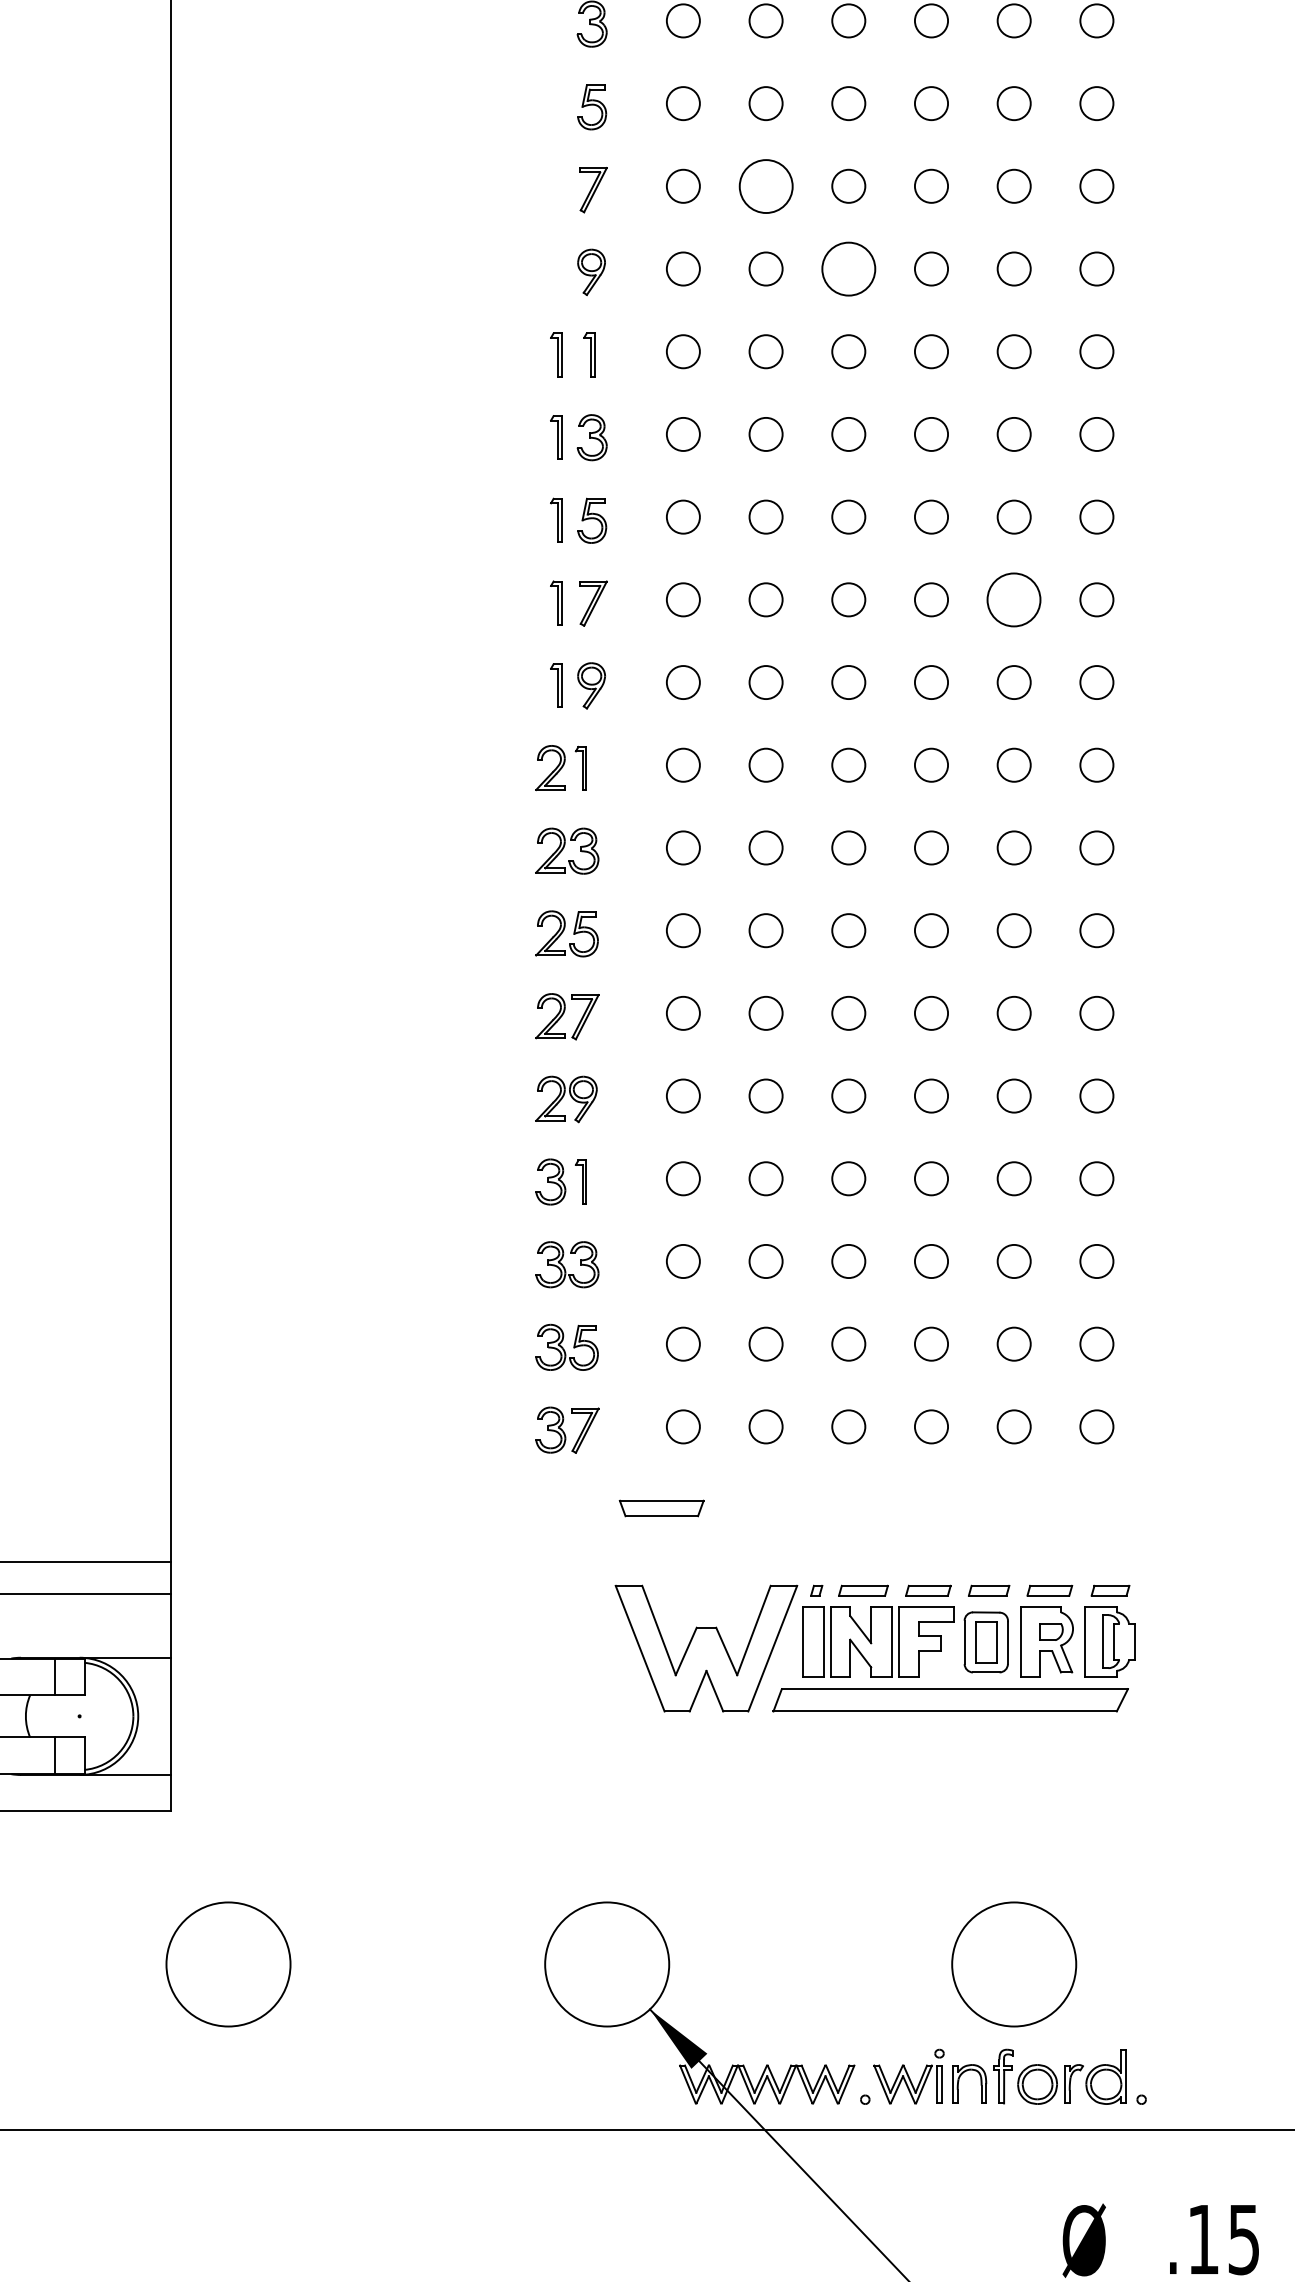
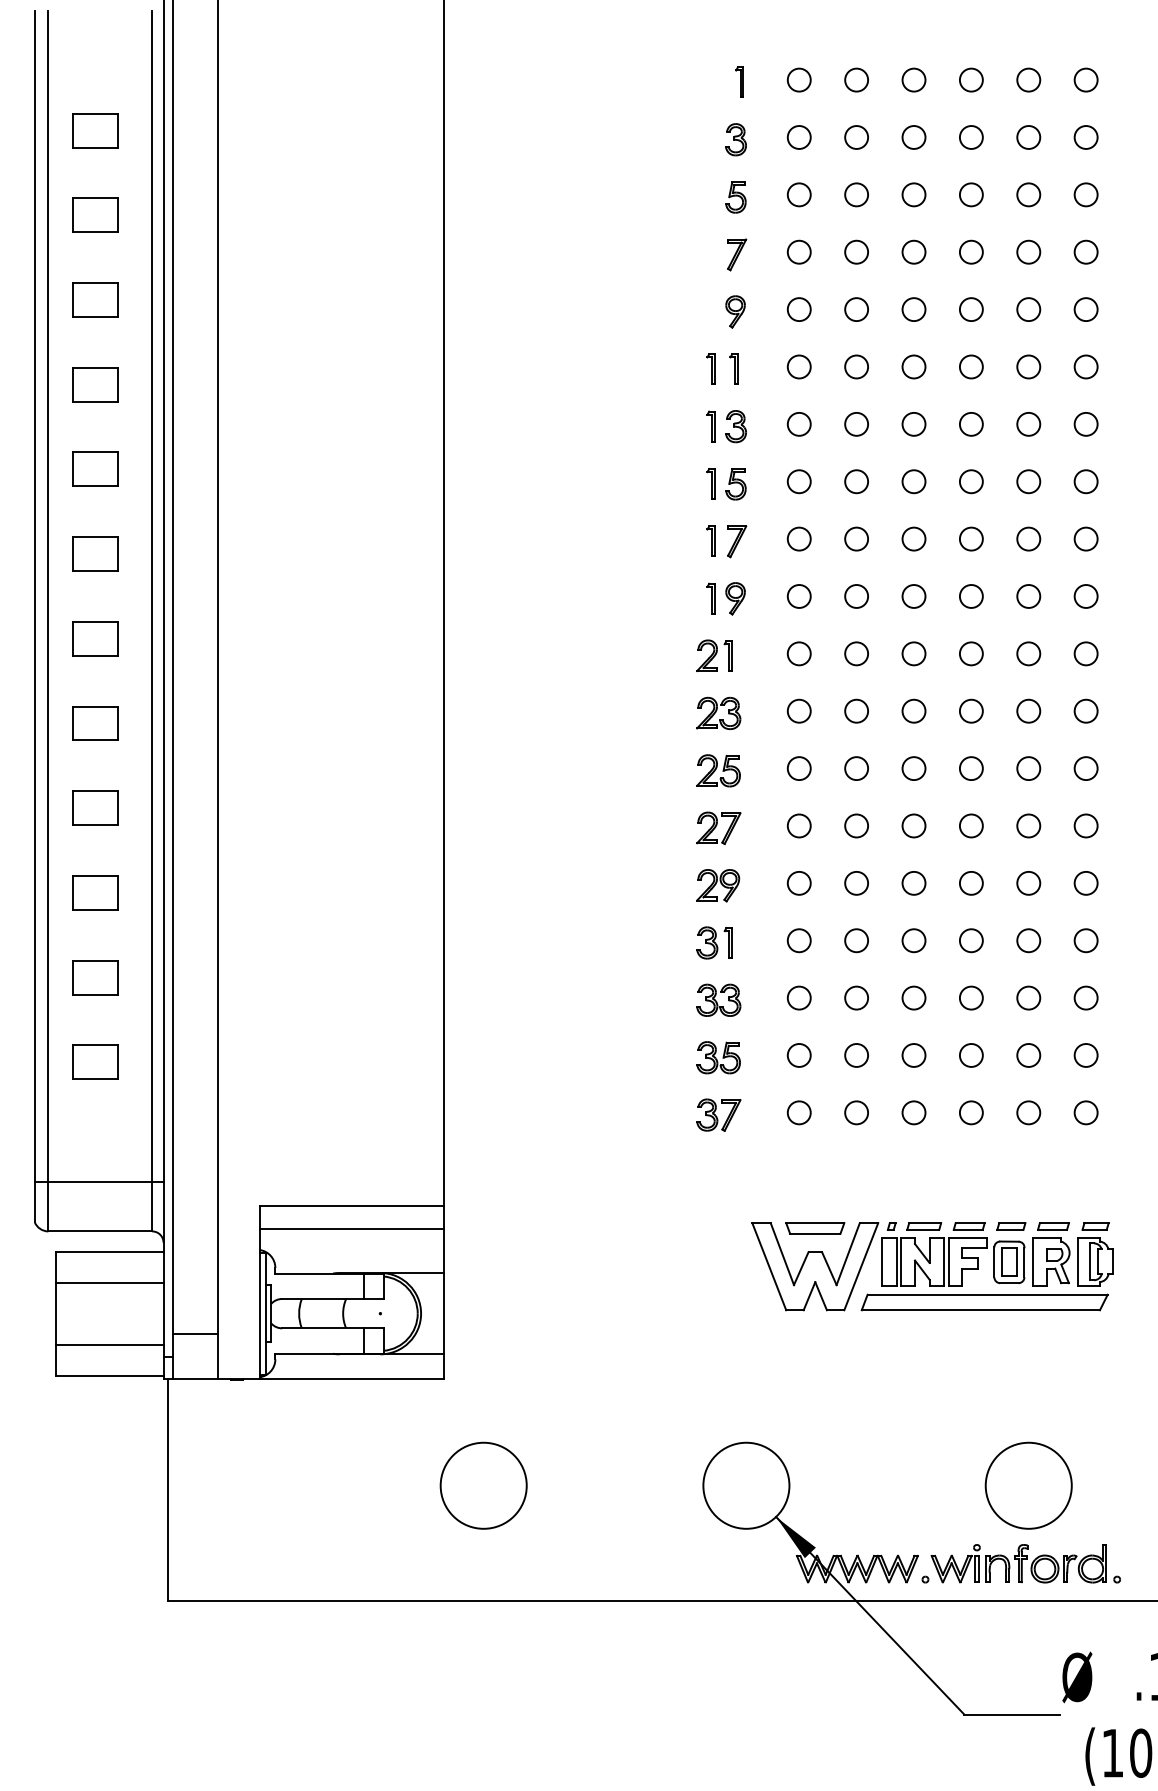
circle: (765, 185) -> (856, 251), size x0.62
circle: (848, 268) -> (913, 309), size x0.62
circle: (1013, 598) -> (1028, 538), size x0.62
part: (662, 1508) -> (815, 1228), moved

